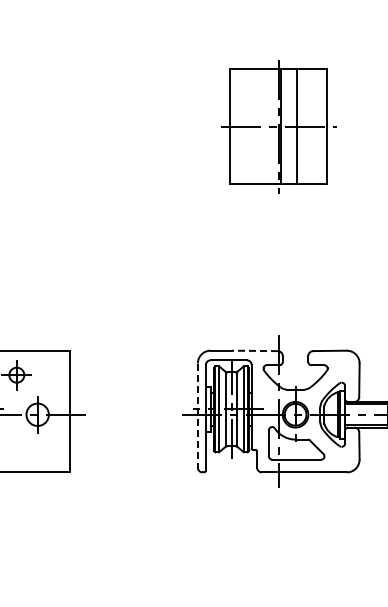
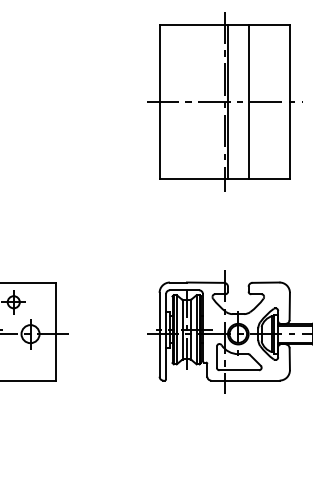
part: (278, 126) -> (224, 101), size x1.67
line: (254, 350) -> (205, 282), dashed -> solid
line: (197, 416) -> (159, 335), dashed -> solid

